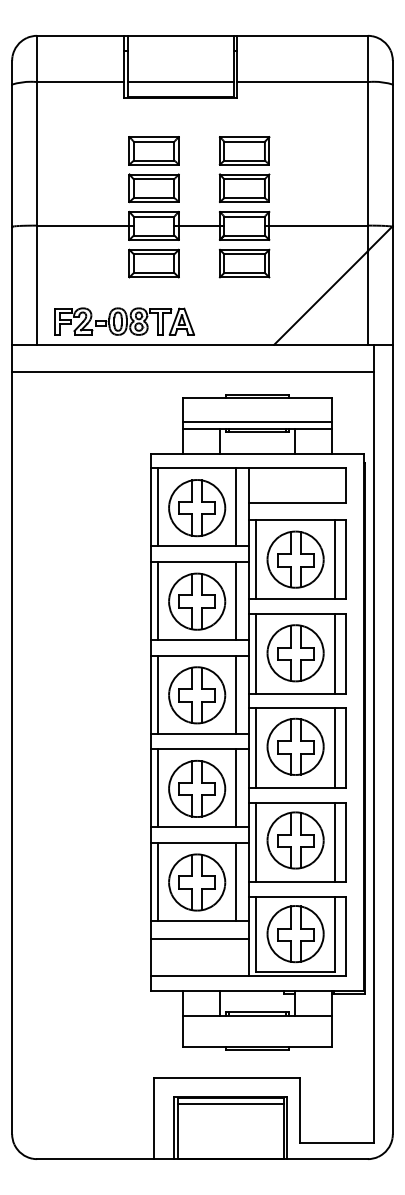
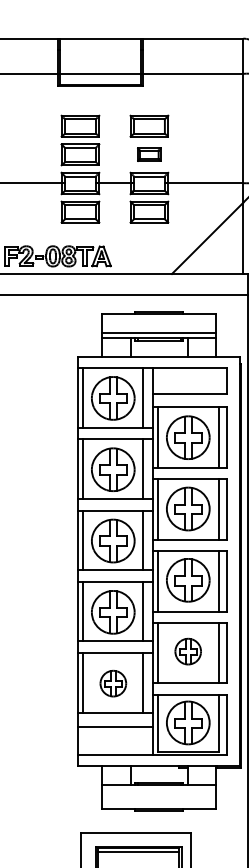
part: (244, 187) -> (149, 154), size x0.6
part: (295, 840) -> (188, 651), size x0.6
part: (197, 882) -> (113, 683), size x0.6

